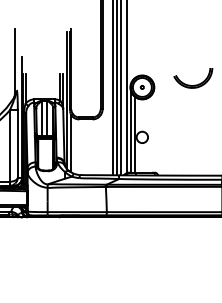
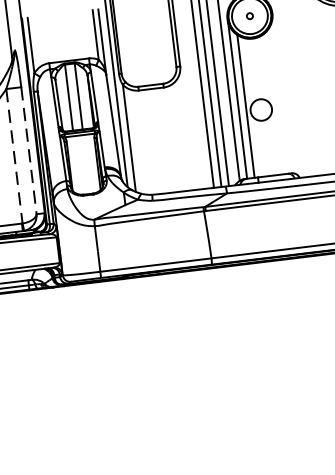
line: (17, 144) -> (28, 151), solid -> dashed
line: (9, 146) -> (13, 157), solid -> dashed

